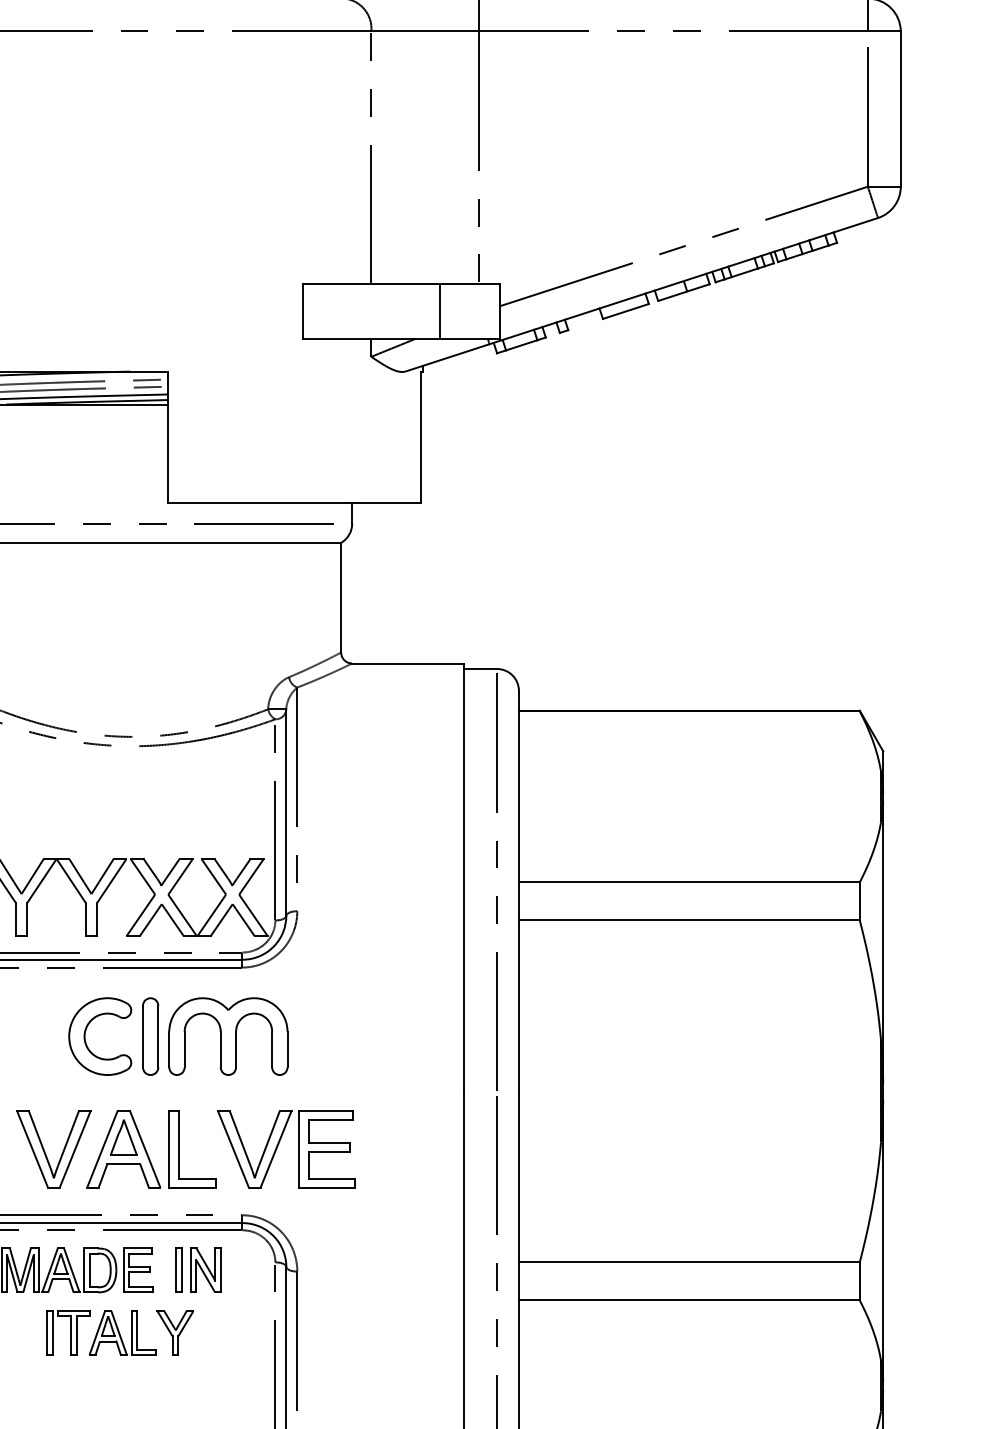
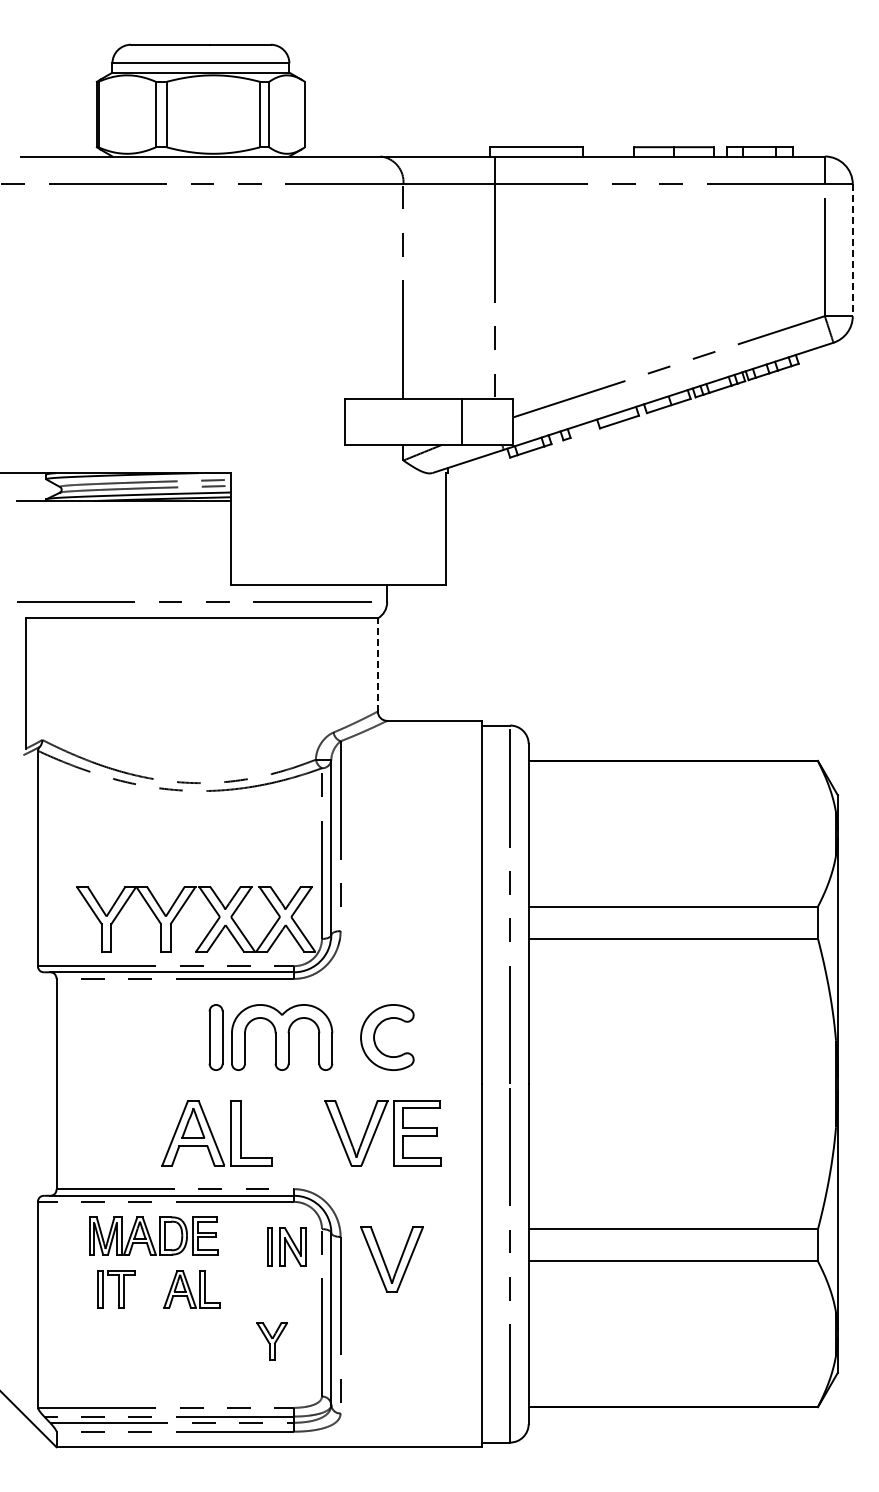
line: (900, 109) -> (852, 250), solid -> dashed
line: (340, 597) -> (377, 664), solid -> dashed
part: (86, 1033) -> (375, 1034), moved
part: (278, 1147) -> (376, 1131), moved
part: (46, 1153) -> (385, 1262), moved
part: (198, 1269) -> (286, 1246), moved
part: (68, 1333) -> (116, 1289), moved
part: (174, 1333) -> (271, 1341), moved

